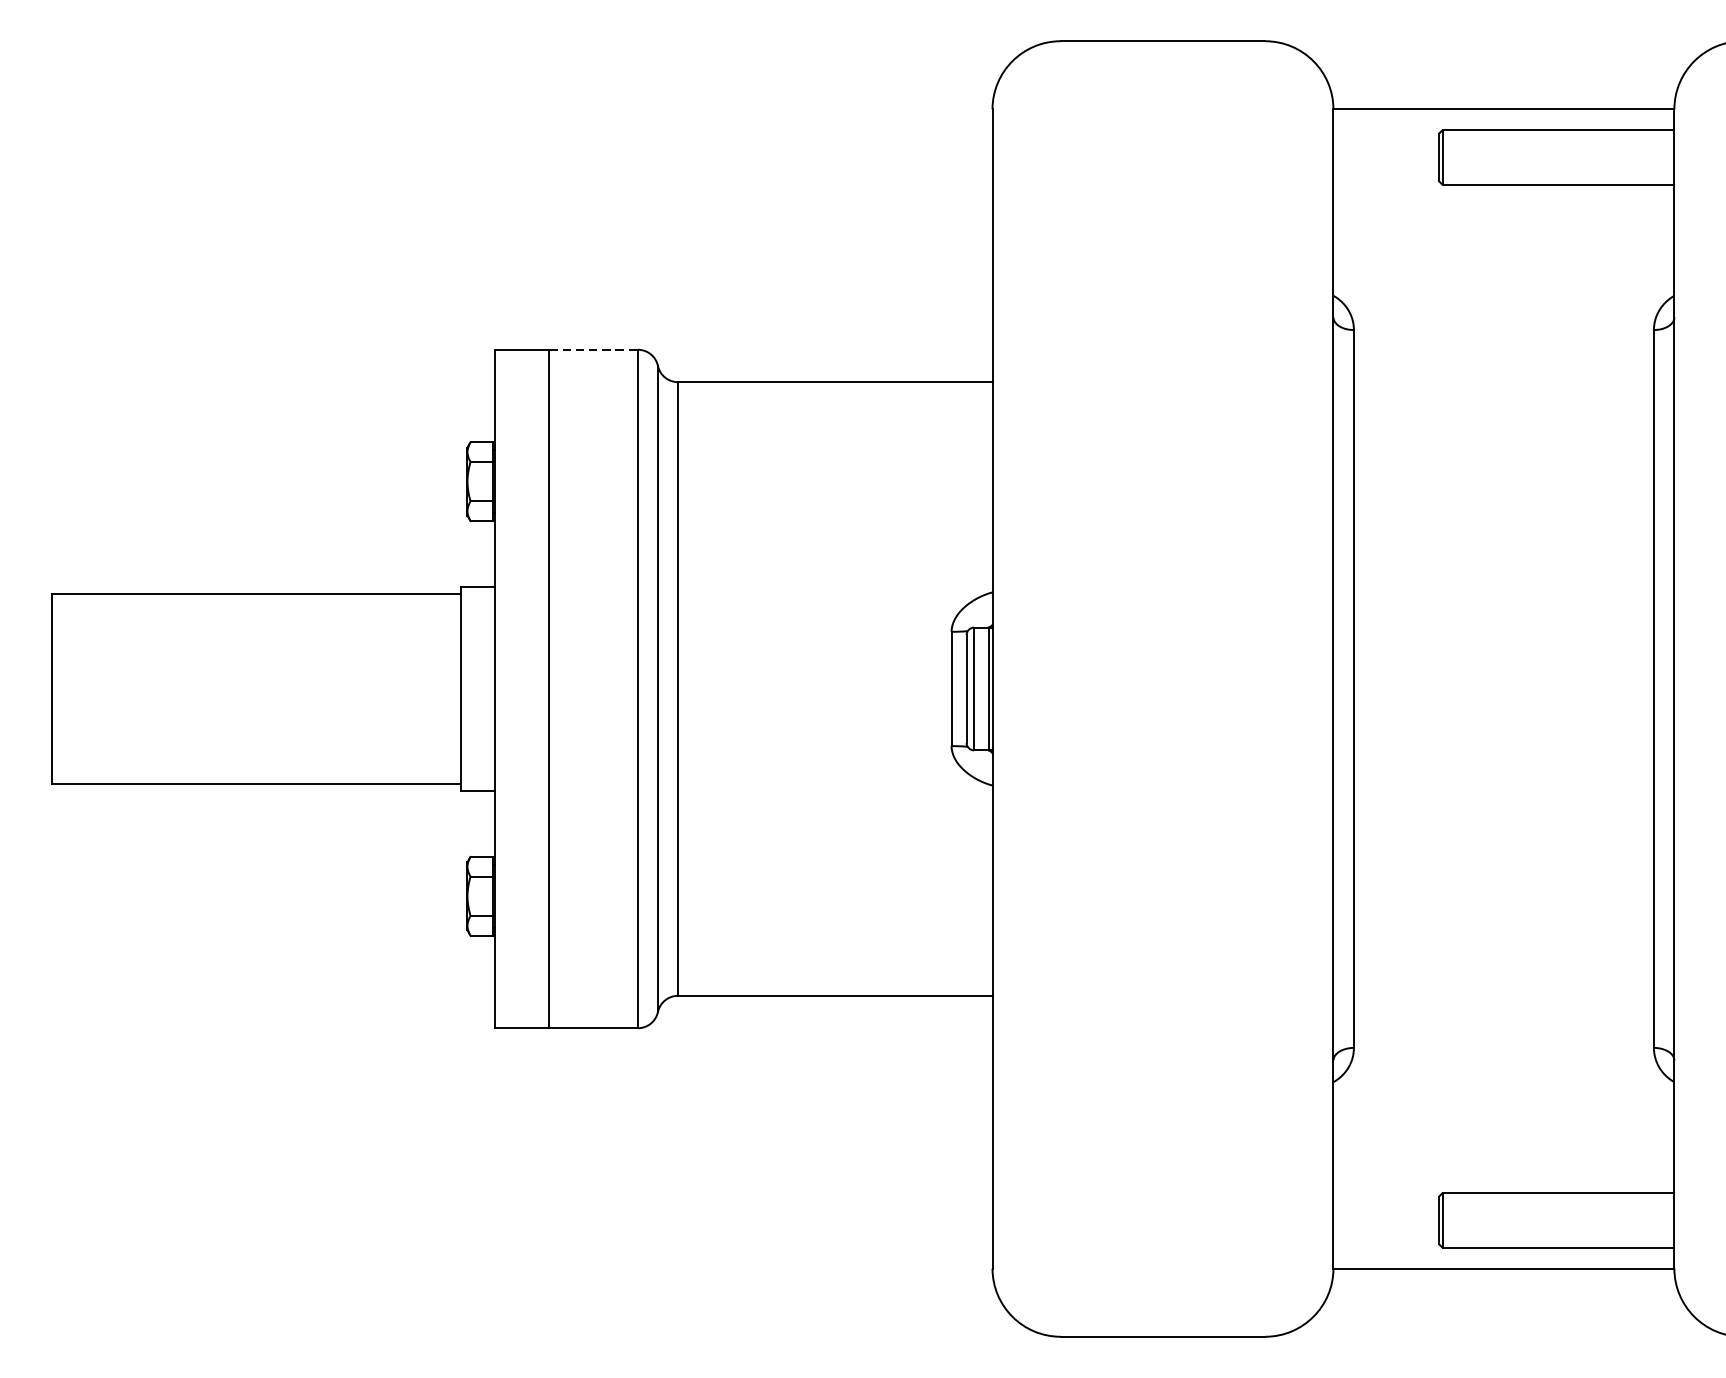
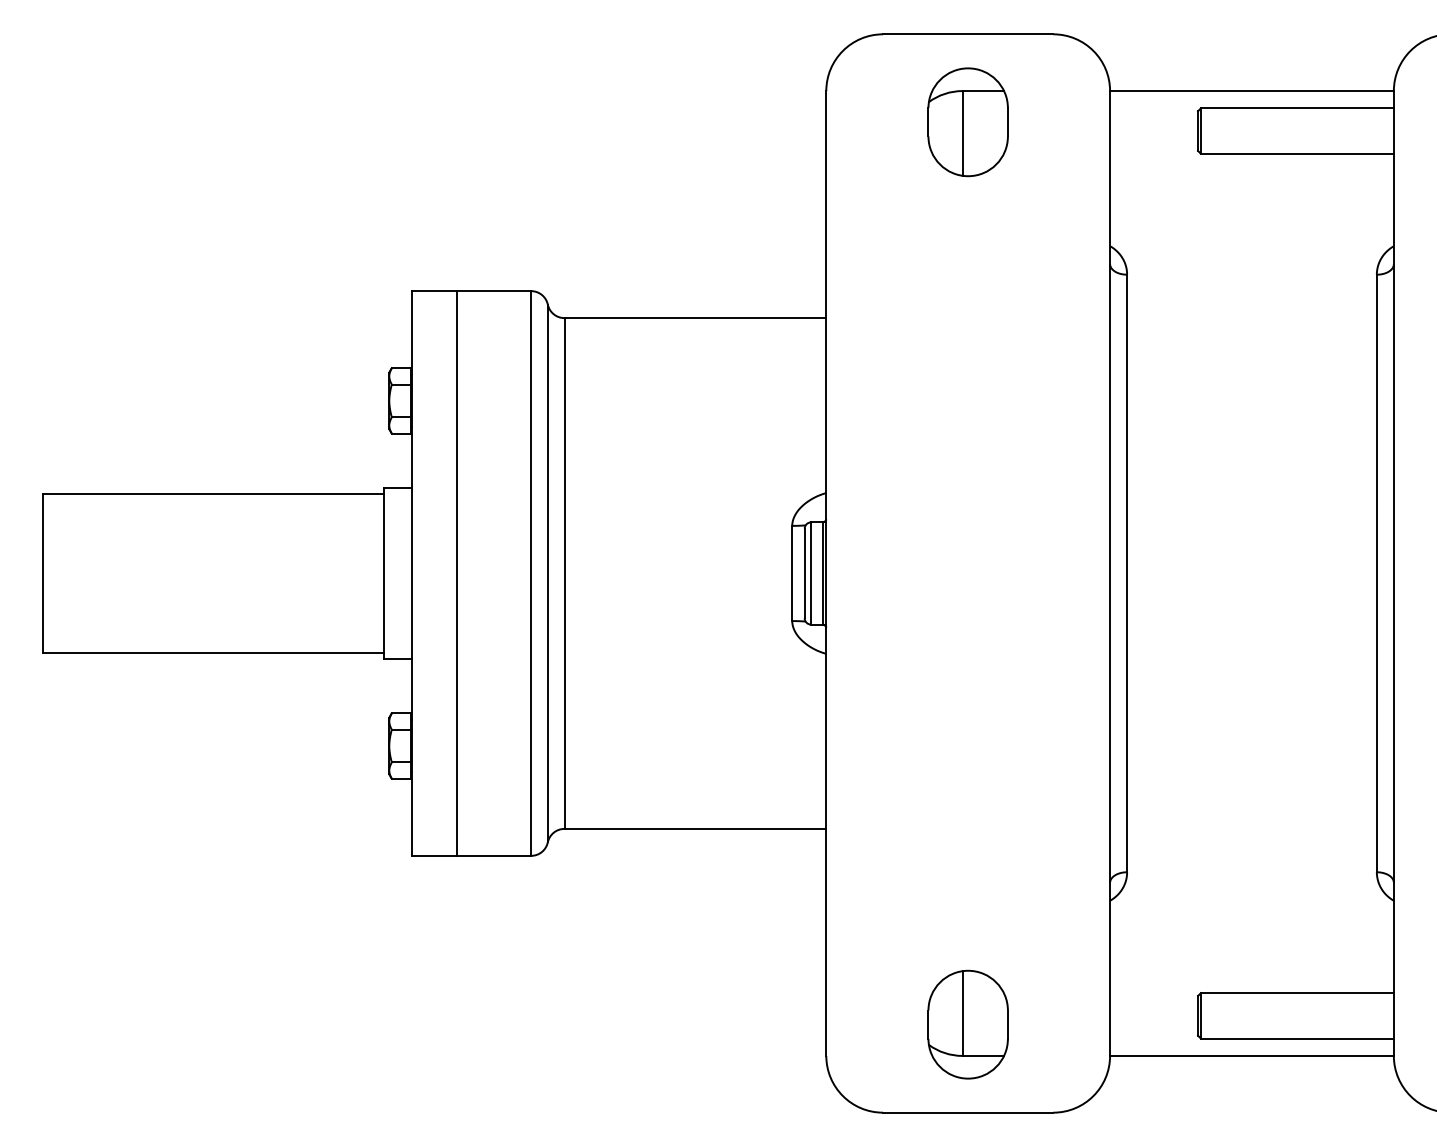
part: (1162, 147) -> (967, 122), added
line: (593, 350) -> (494, 291), dashed -> solid
part: (1162, 1230) -> (967, 1024), added

